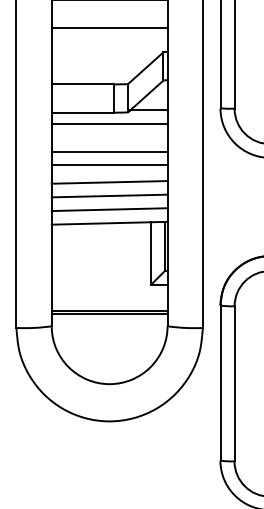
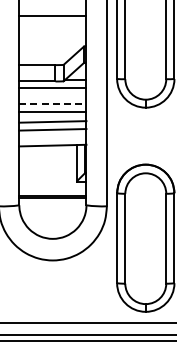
line: (108, 28) -> (52, 32), removed
line: (108, 152) -> (52, 104), solid -> dashed
line: (108, 209) -> (52, 137), removed

